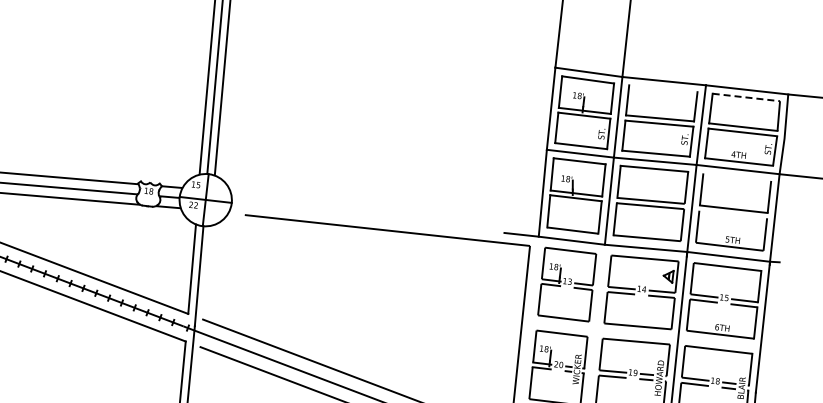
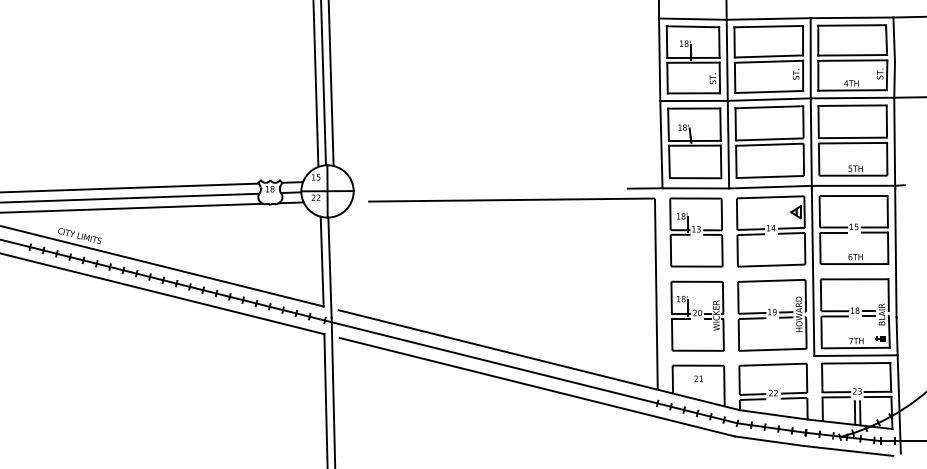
line: (663, 88) -> (768, 26), added
line: (746, 97) -> (852, 25), dashed -> solid
line: (737, 176) -> (852, 105), added
line: (732, 213) -> (852, 142), added

